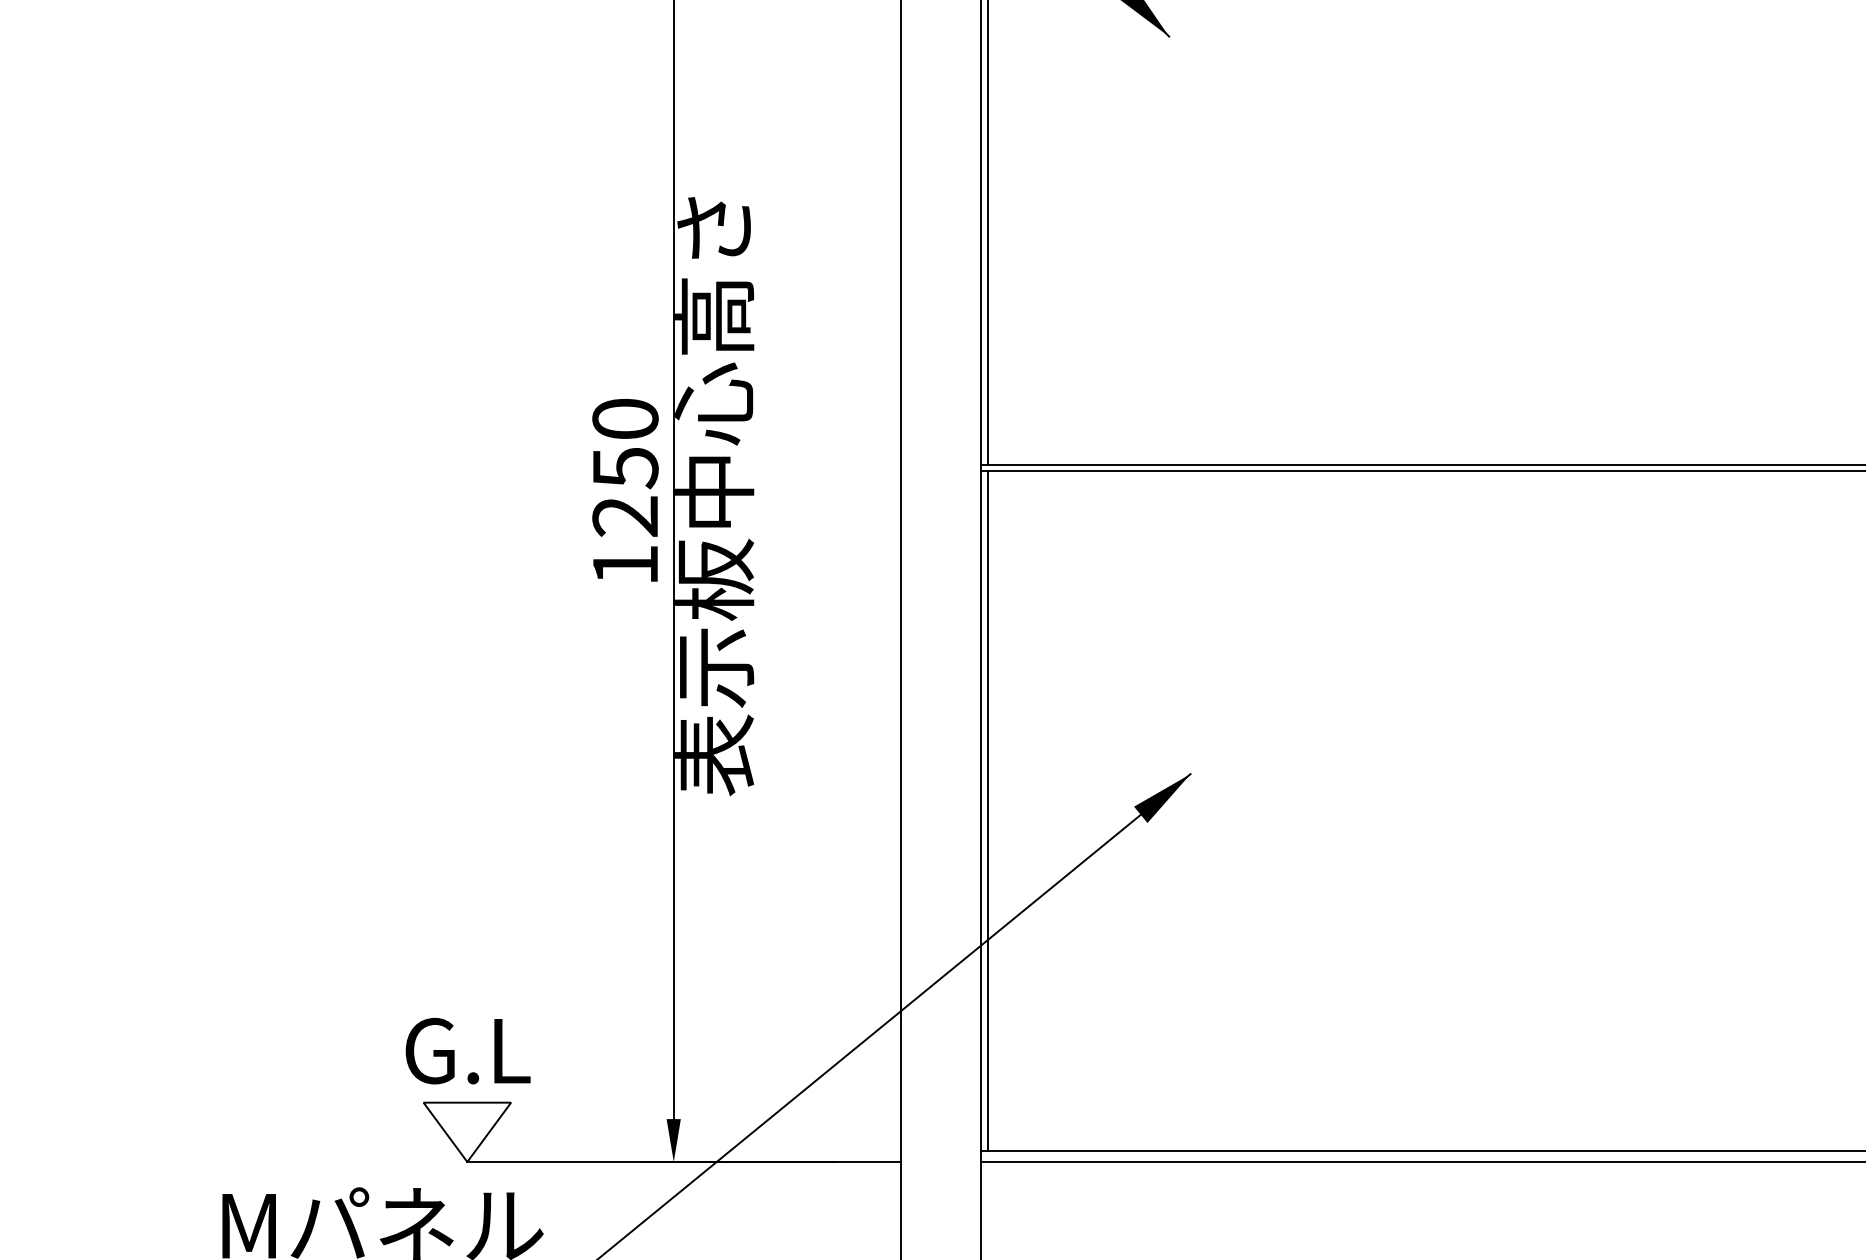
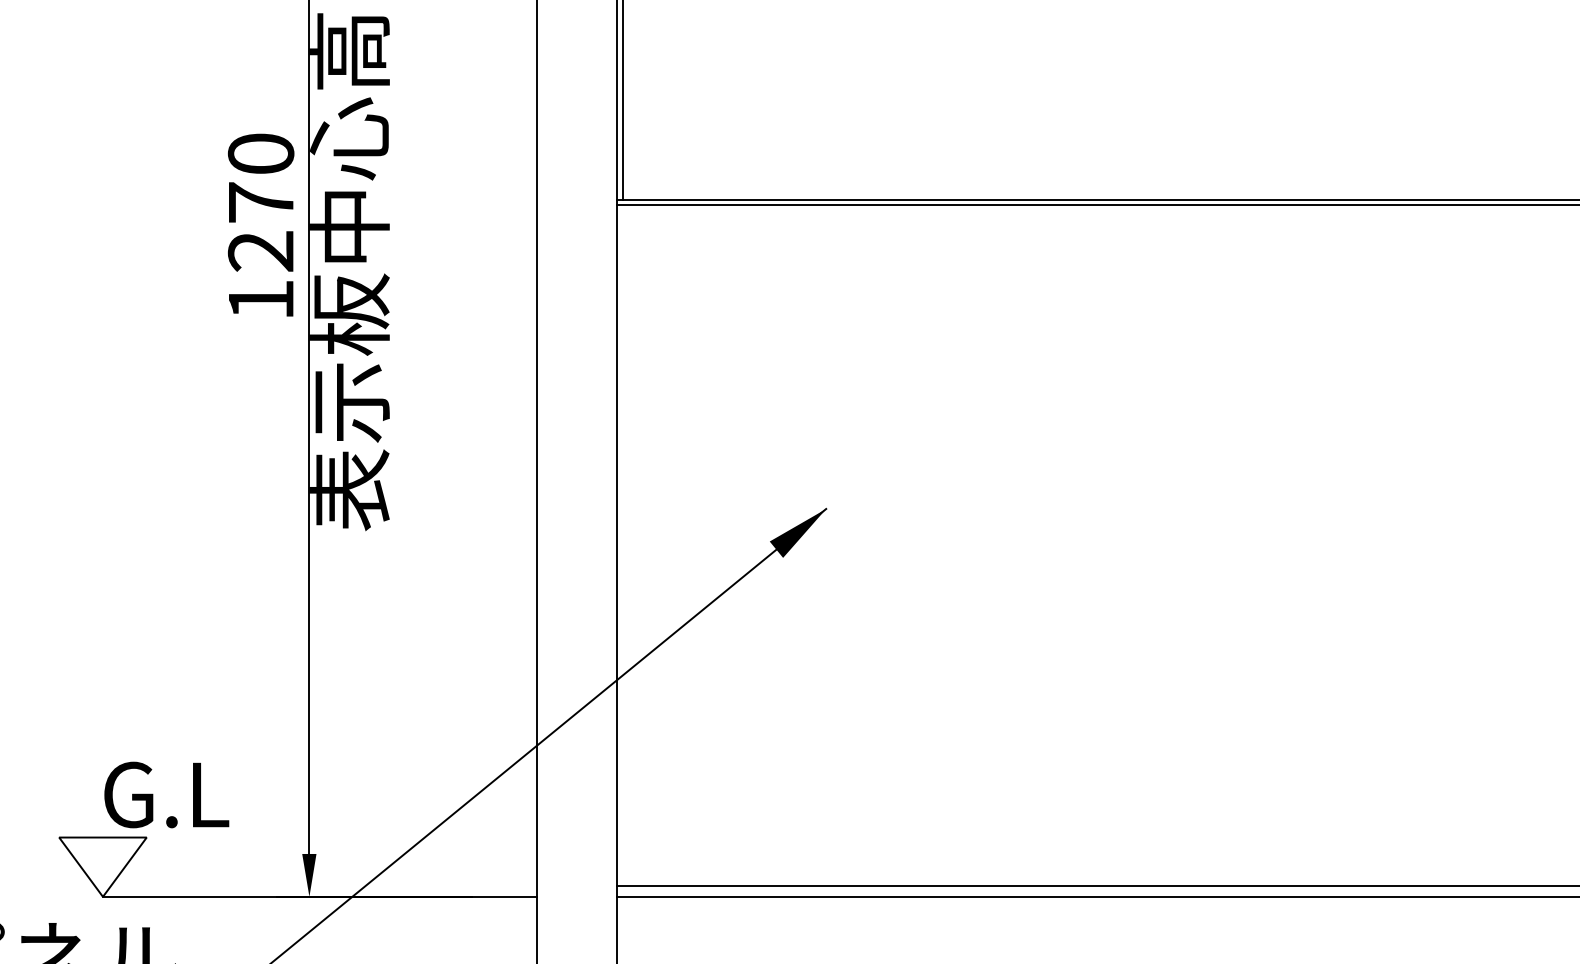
text: (625, 468) -> (261, 203), 1250 -> 1270
line: (987, 810) -> (623, 545), removed
text: (467, 1050) -> (166, 794), moved

